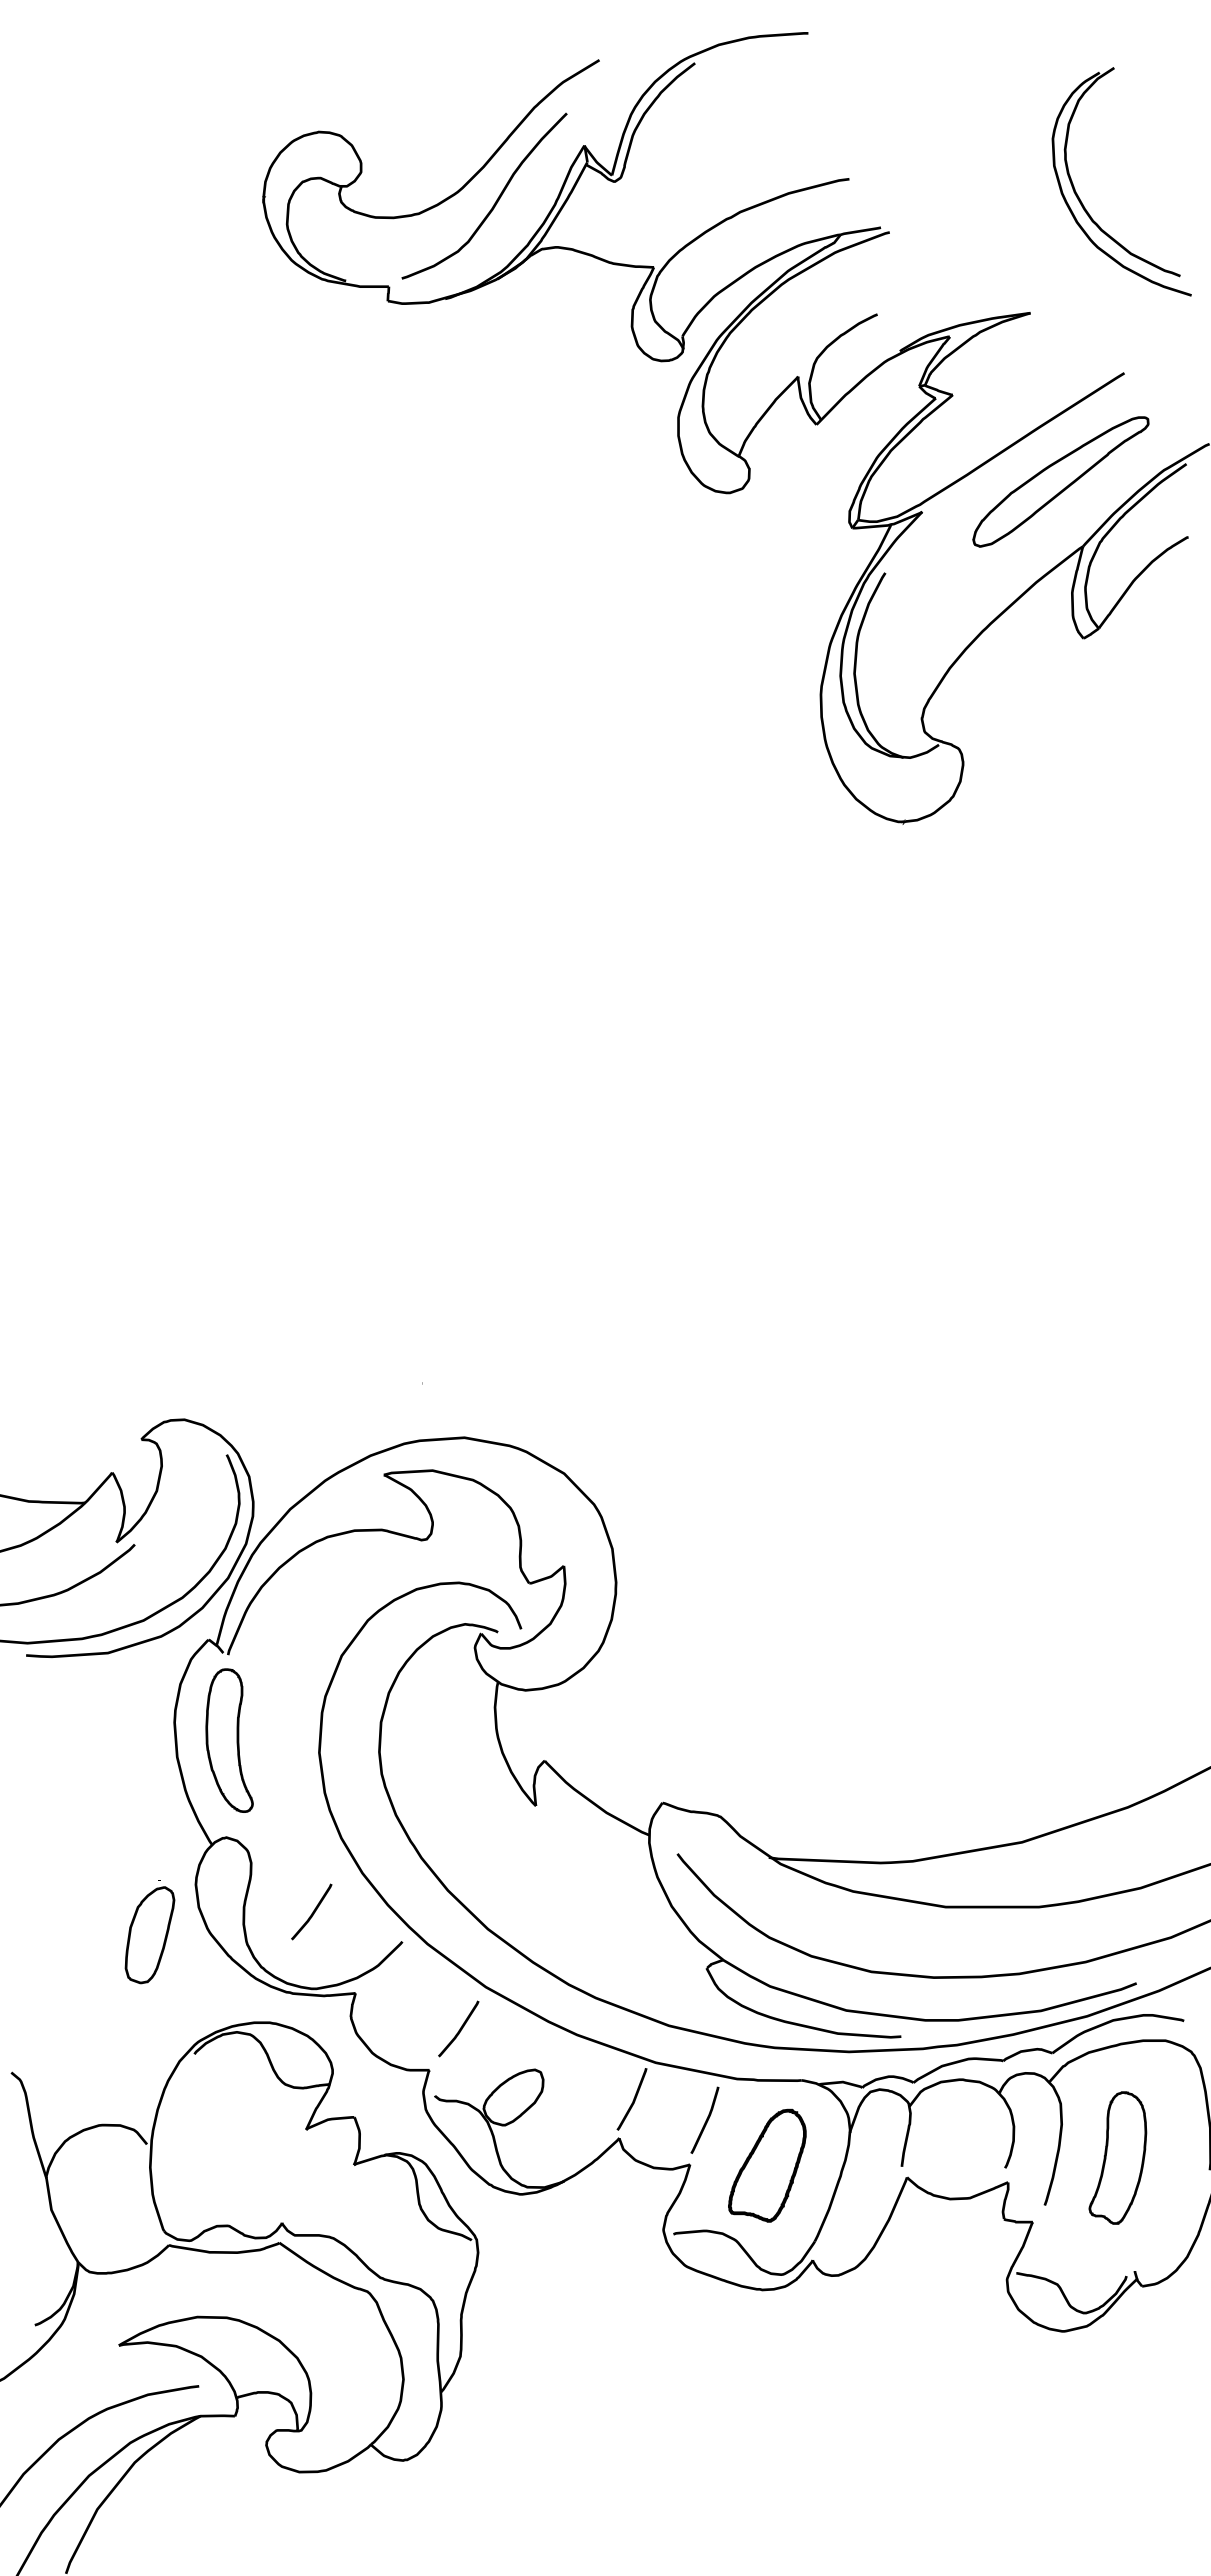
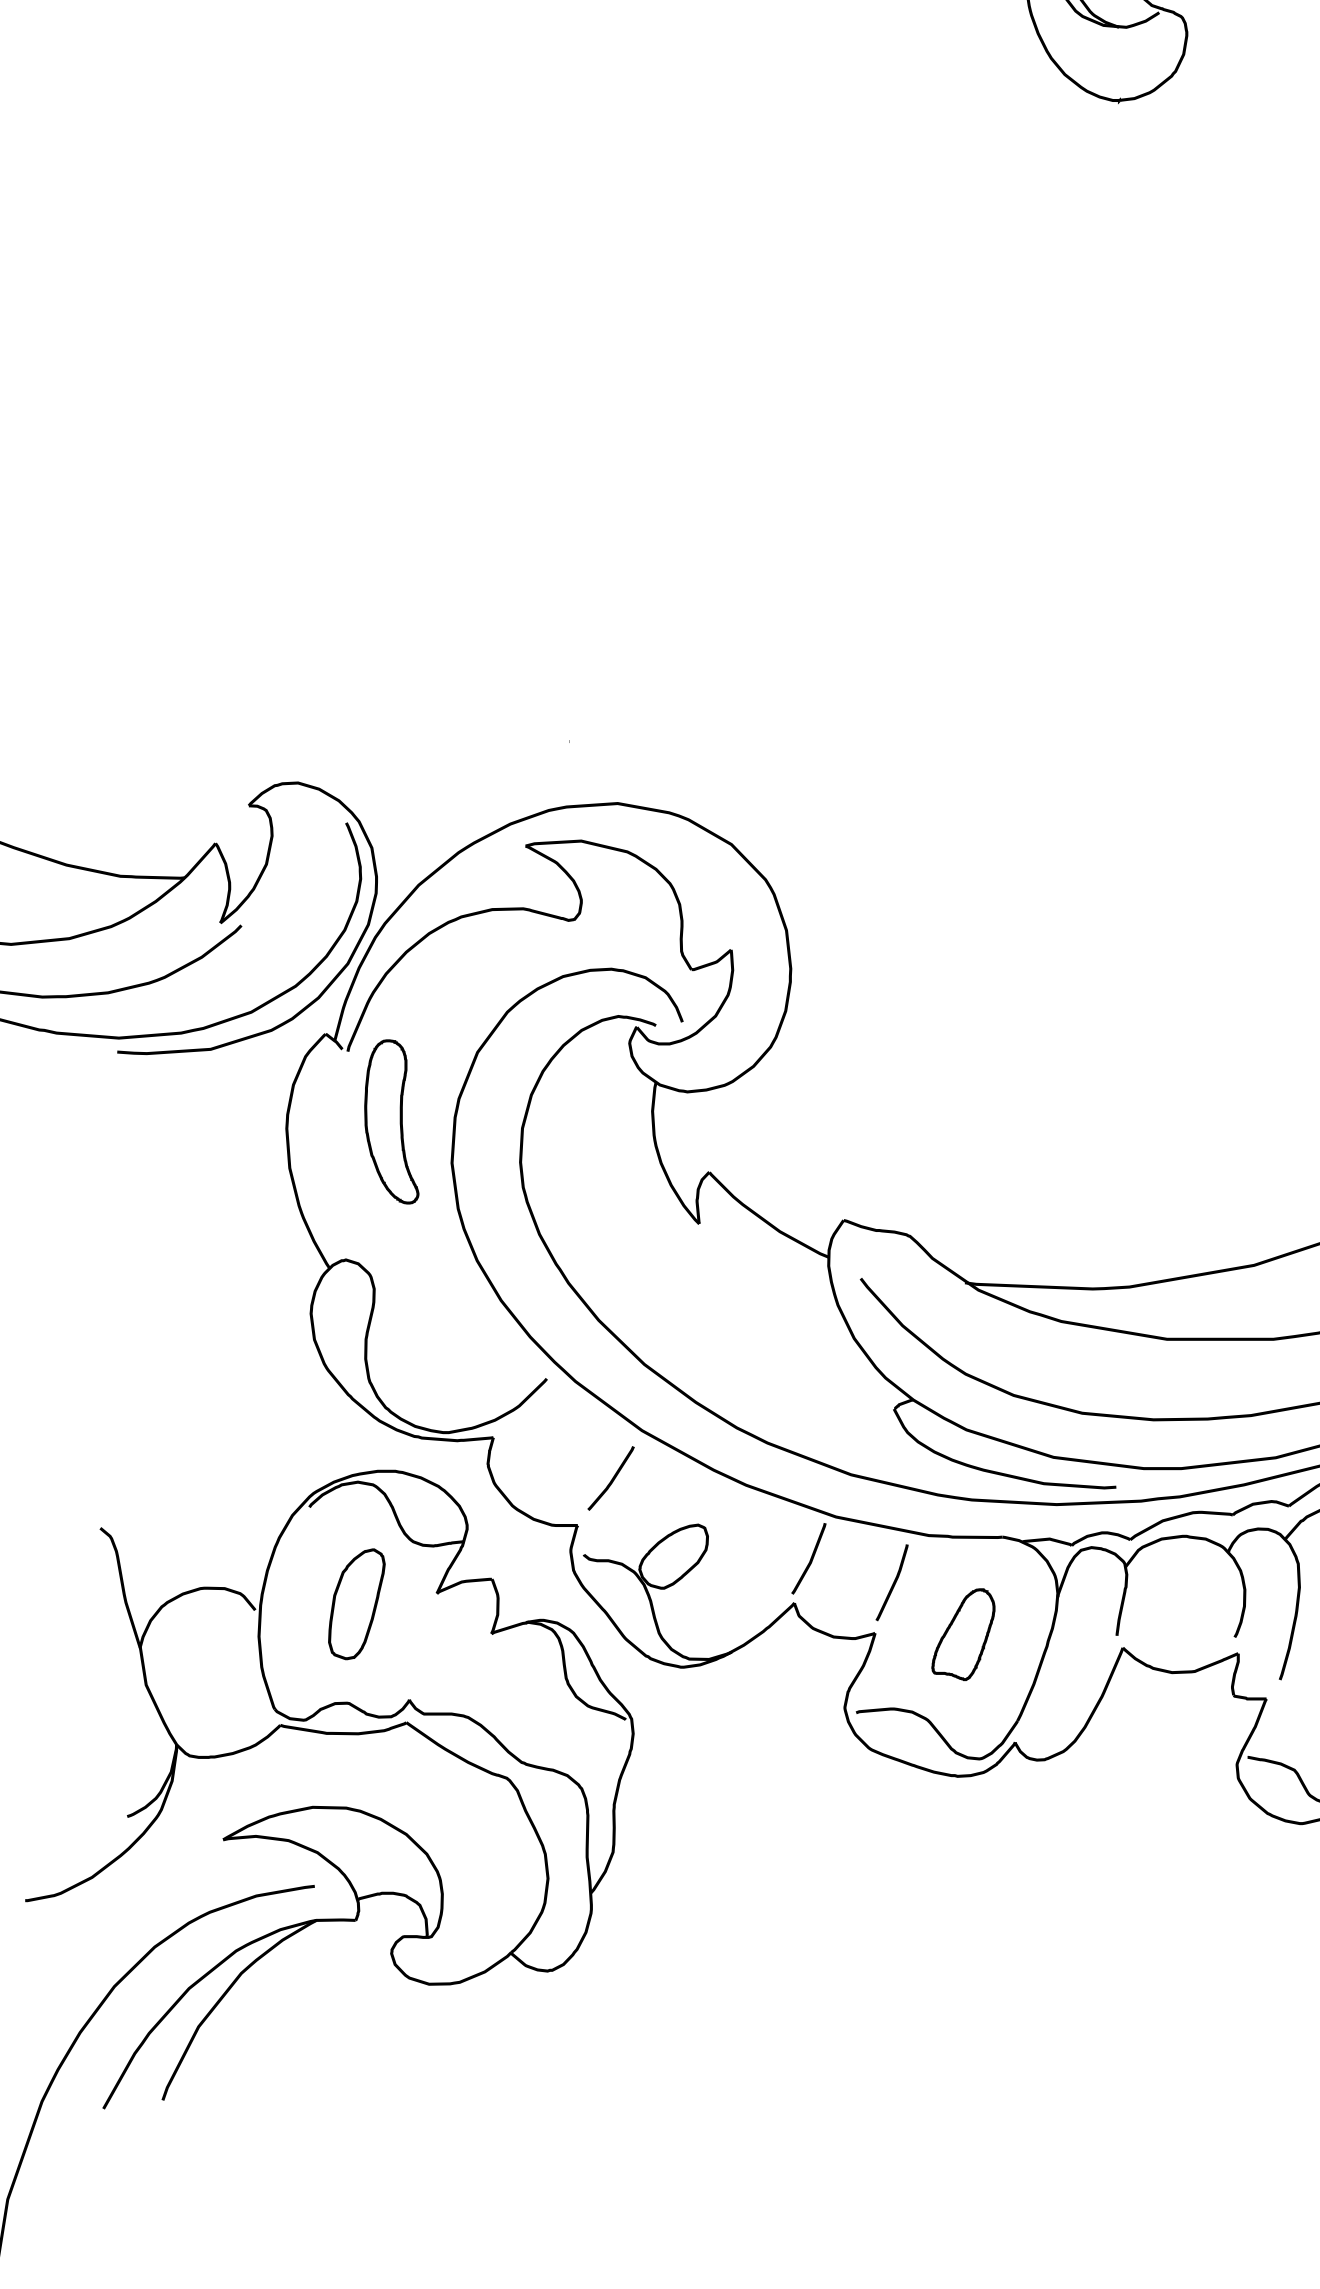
part: (229, 1740) -> (391, 1121), moved
curve: (312, 1911) -> (444, 1344), removed
part: (149, 1935) -> (356, 1604), moved
part: (767, 2165) -> (963, 1634), size x0.71

